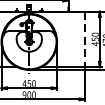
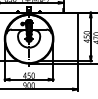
line: (84, 40) -> (77, 37), dashed -> solid

